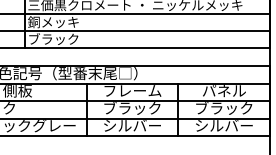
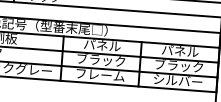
text: (132, 91) -> (102, 45), フレーム -> パネル
text: (132, 125) -> (100, 74), シルバー -> フレーム

